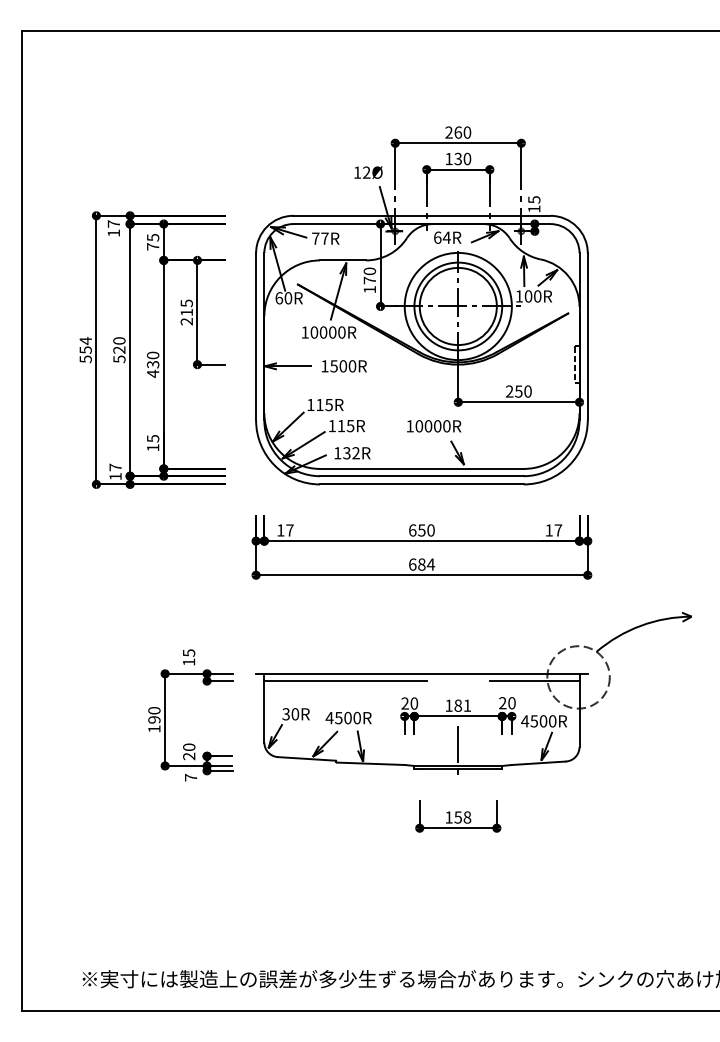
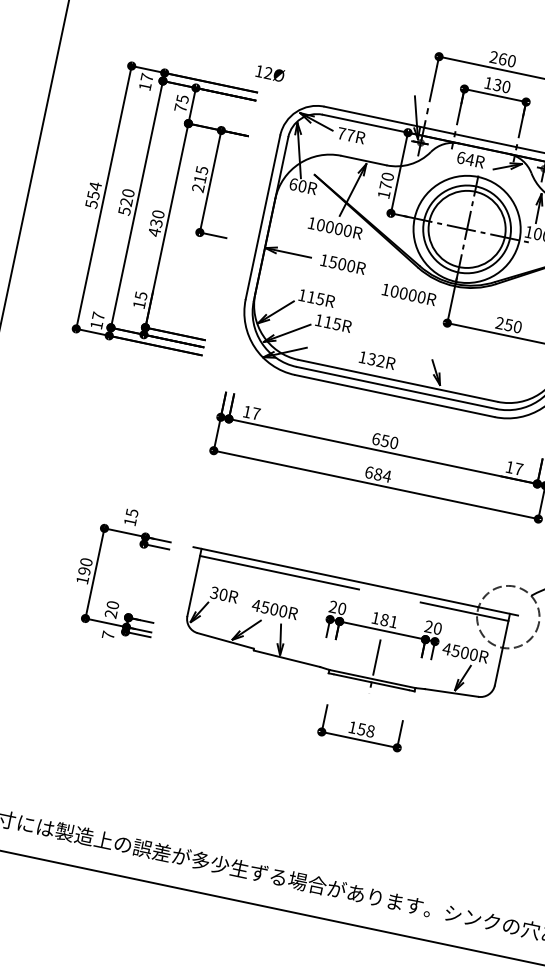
text: (368, 172) -> (270, 73), moved
text: (434, 426) -> (409, 294), moved
text: (352, 453) -> (377, 360), moved

